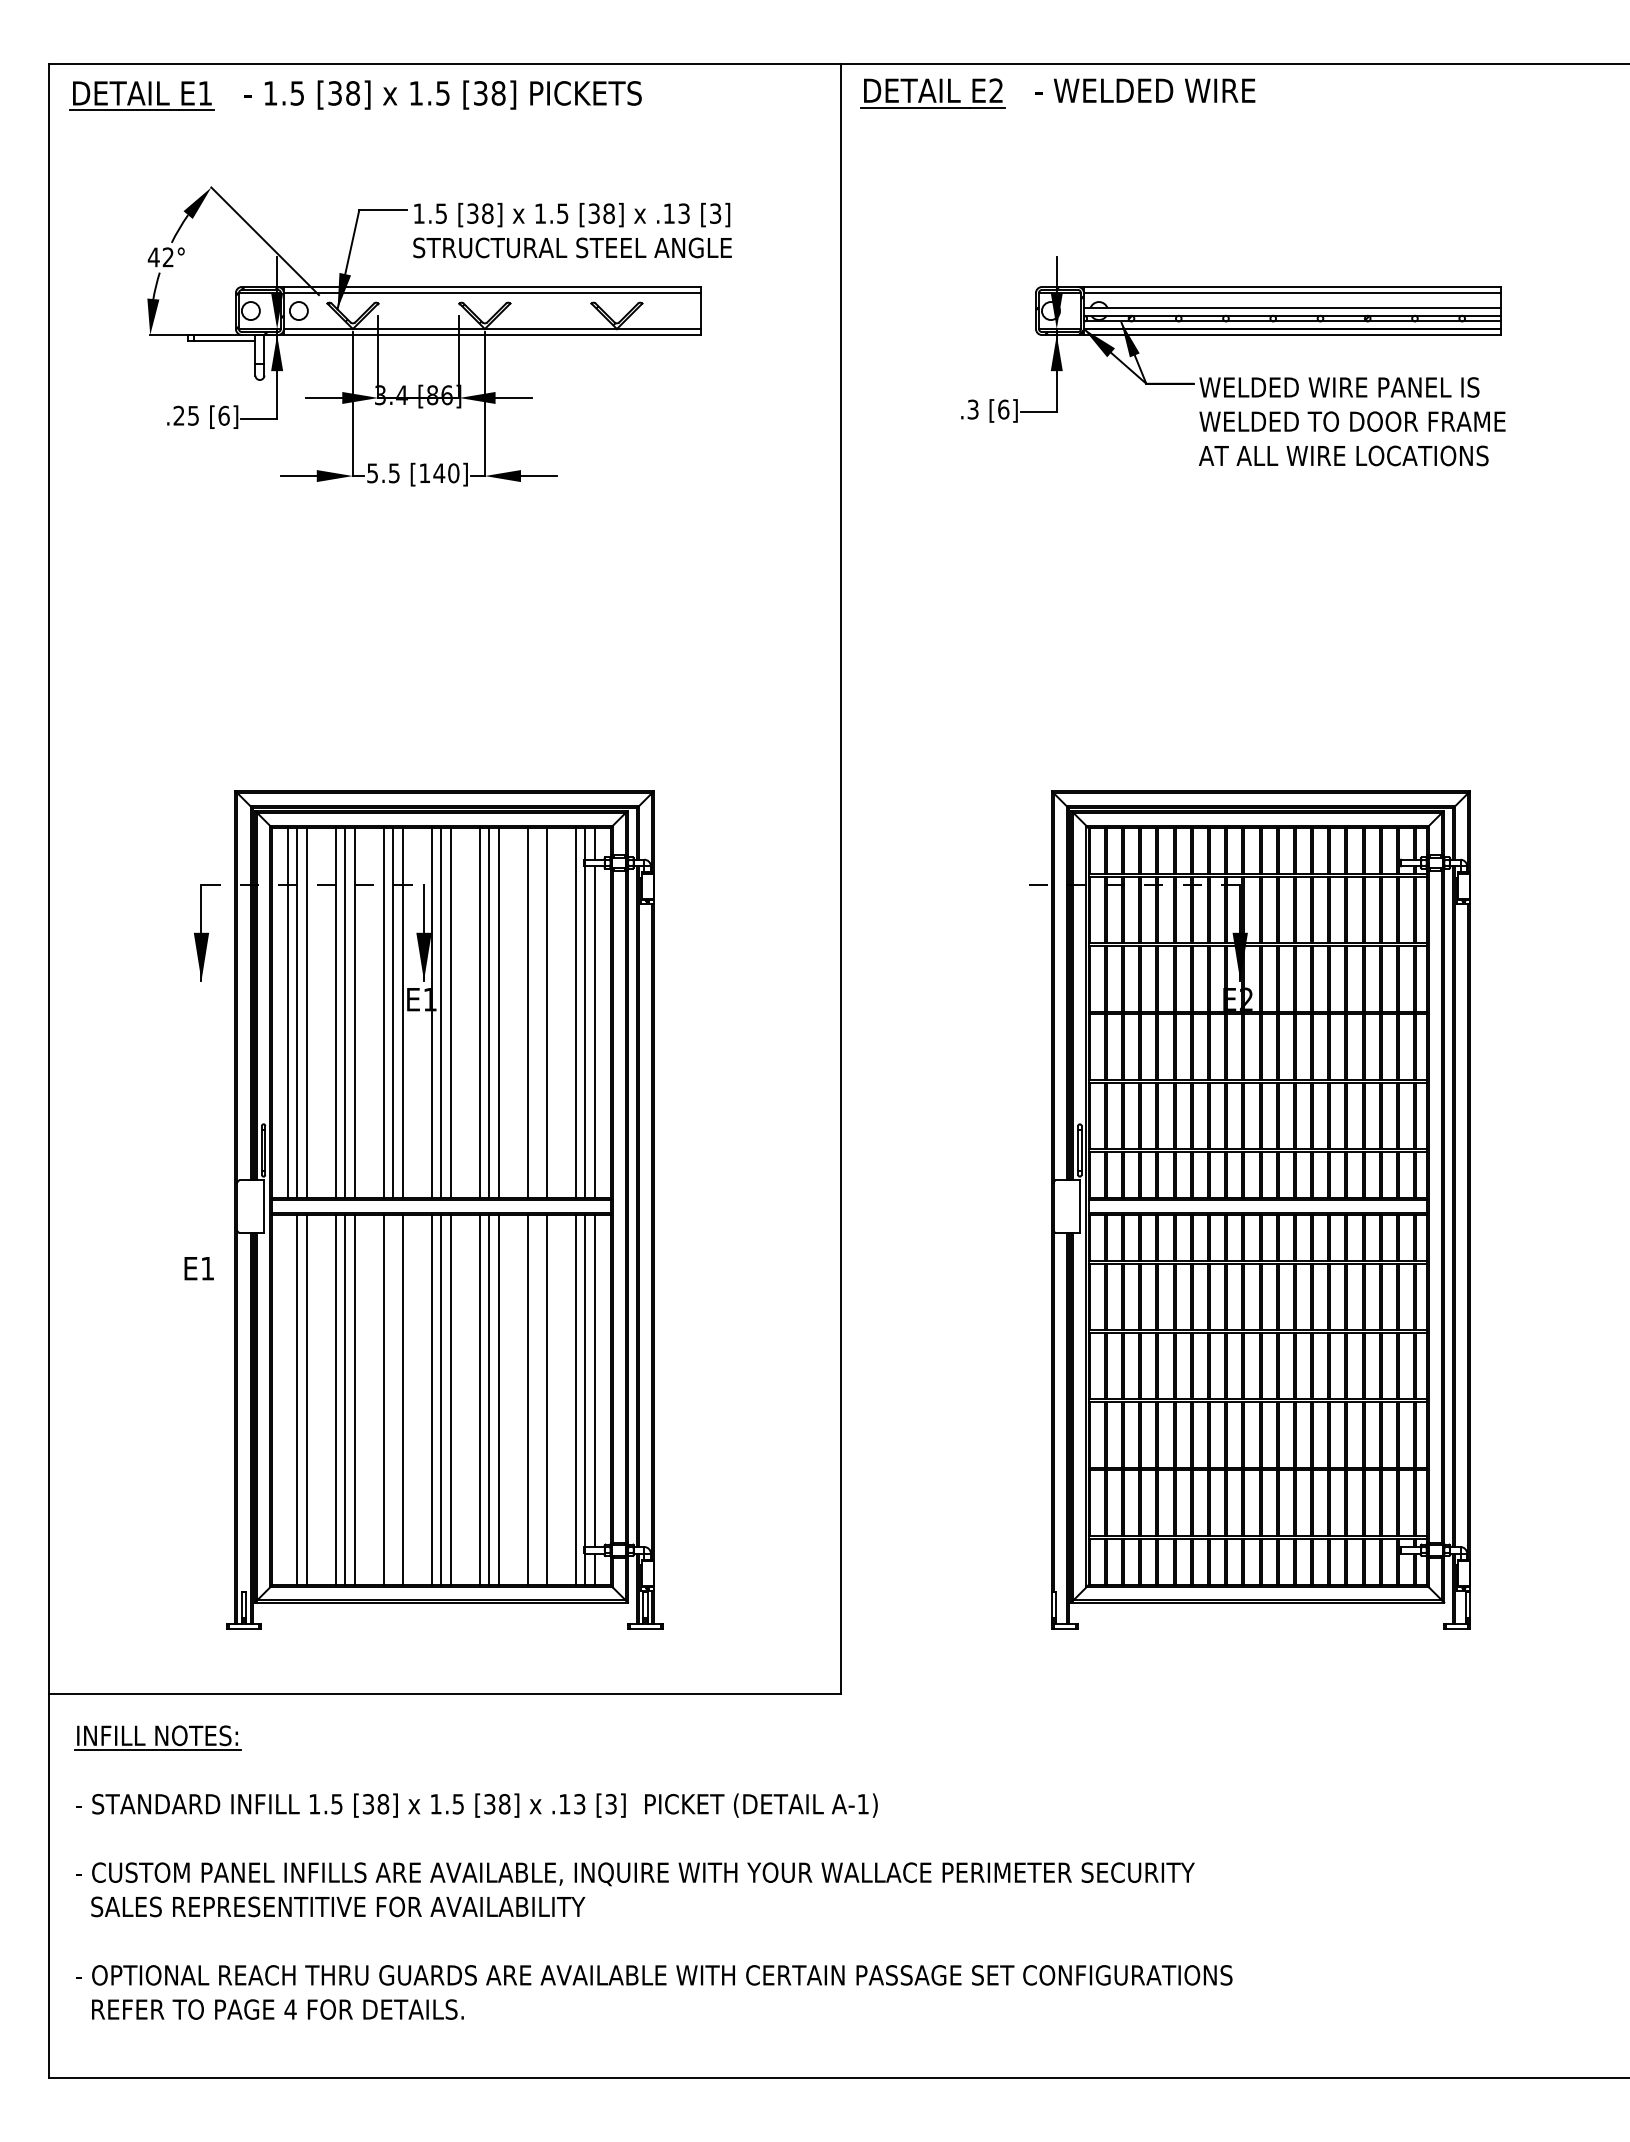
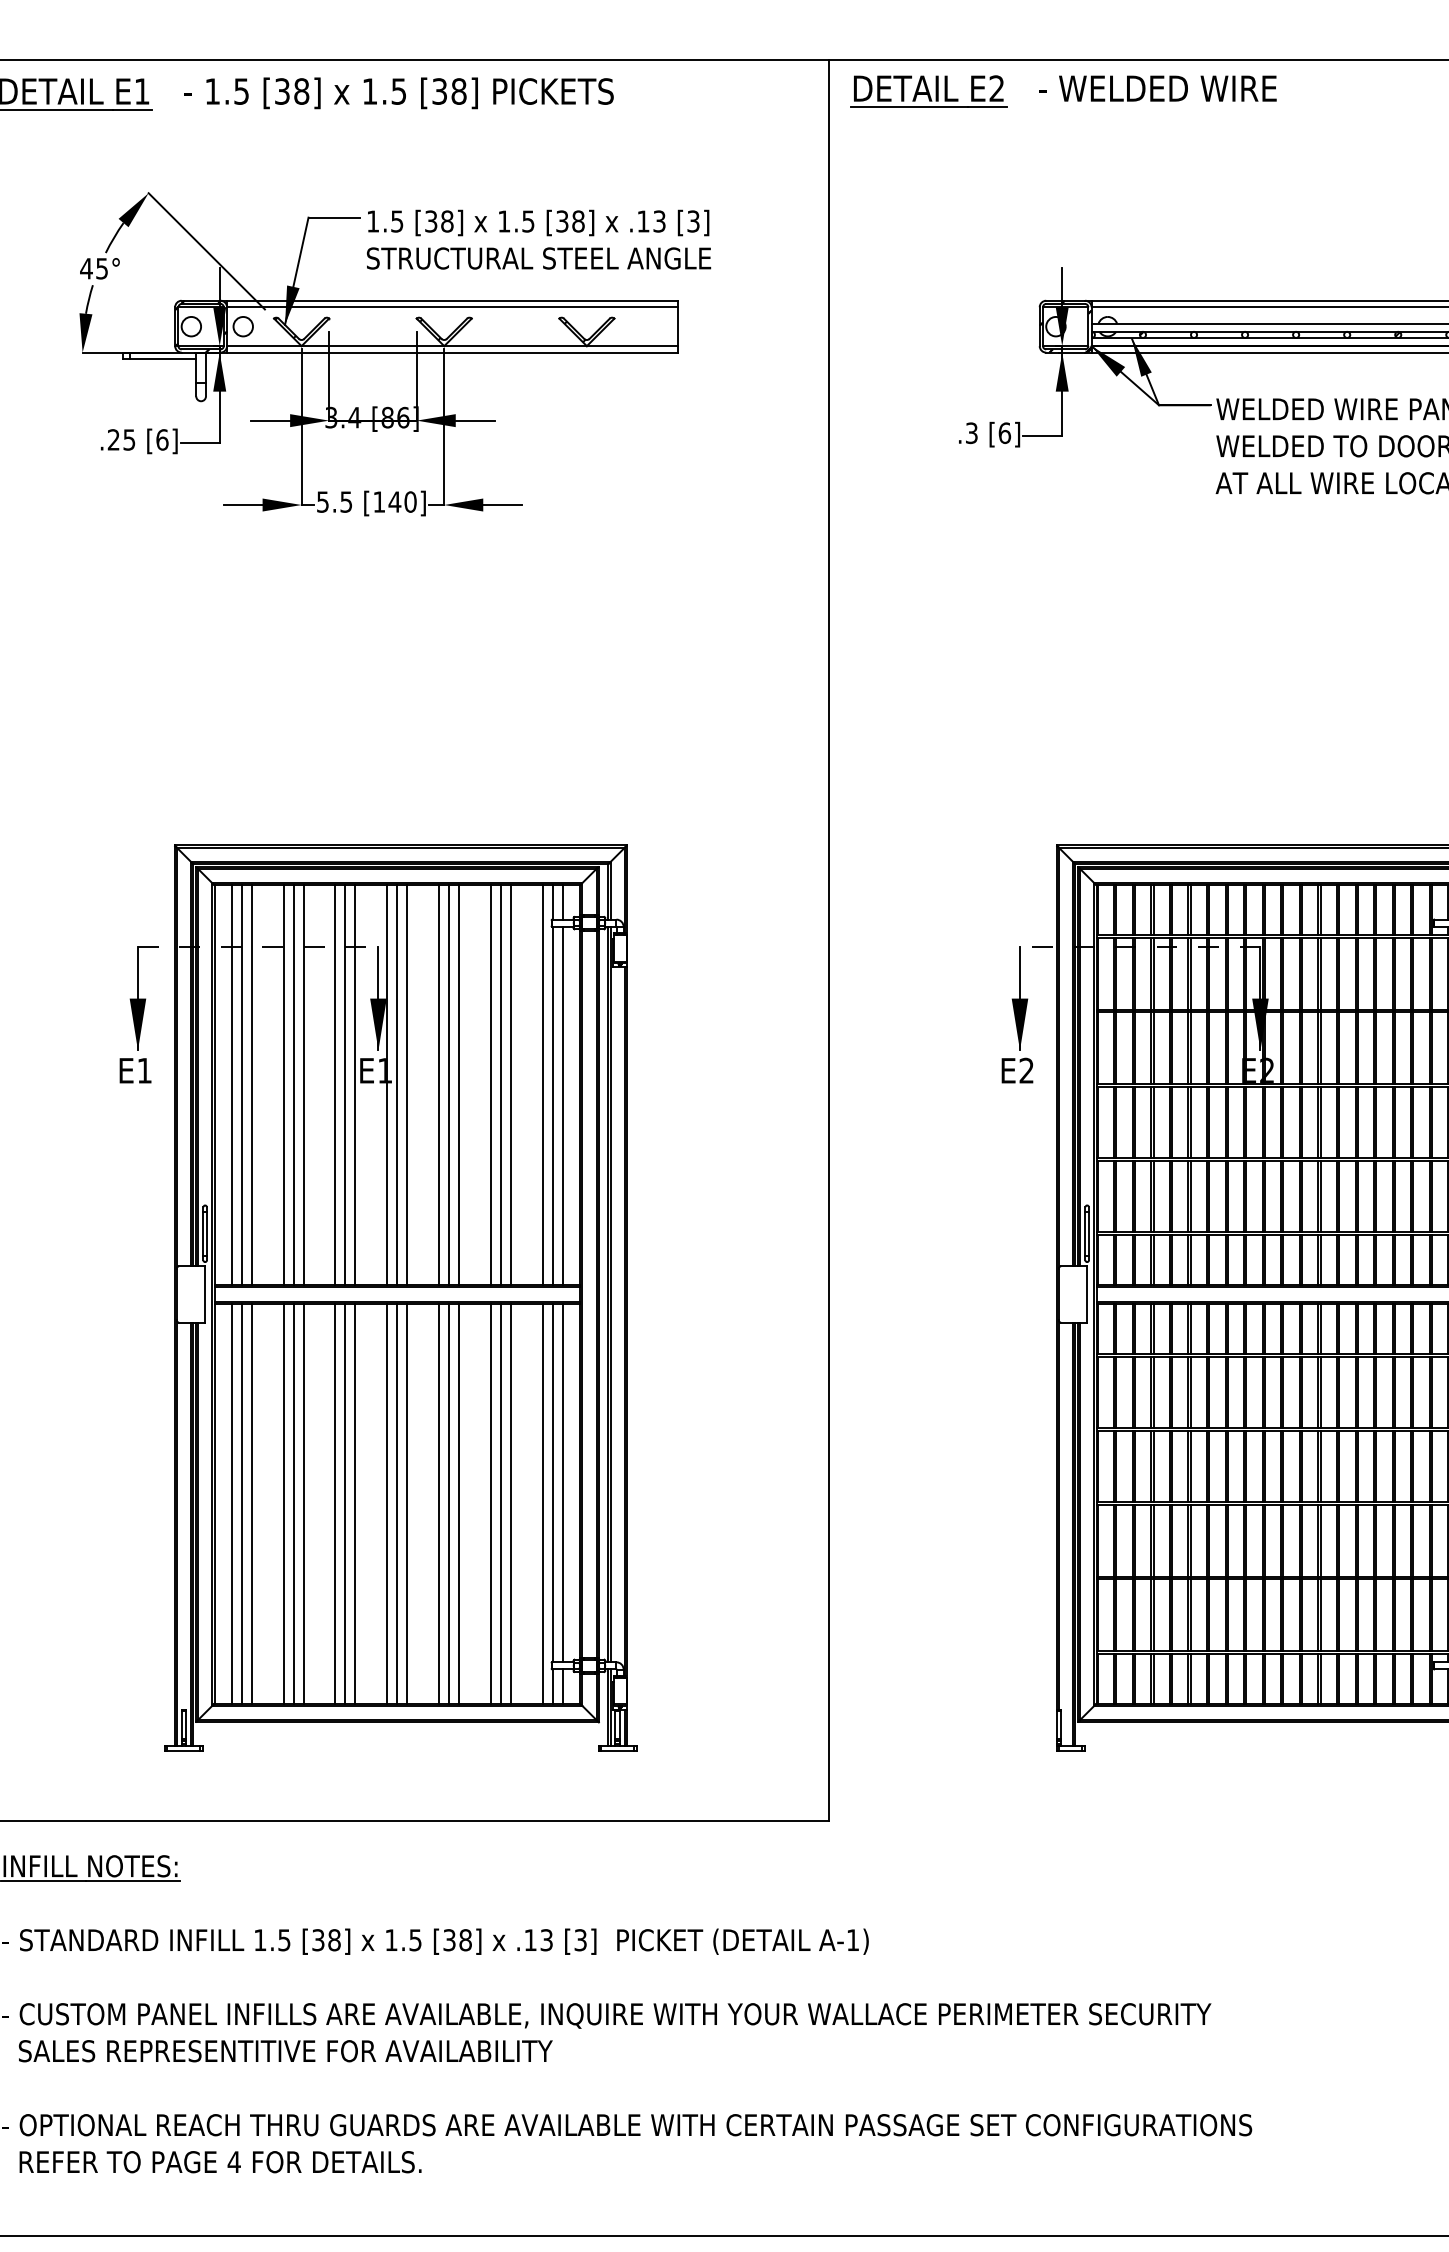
text: (167, 257) -> (101, 268), 42° -> 45°
part: (1014, 947) -> (1016, 1014), added
line: (537, 1012) -> (501, 1084), added
text: (198, 1268) -> (134, 1070), moved
line: (288, 1400) -> (232, 1503), added
line: (393, 1400) -> (345, 1503), added
line: (537, 1400) -> (501, 1503), added

